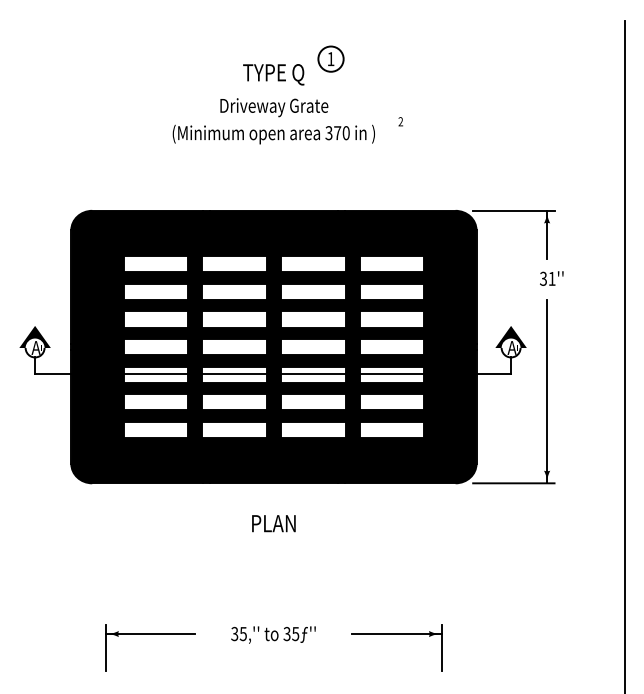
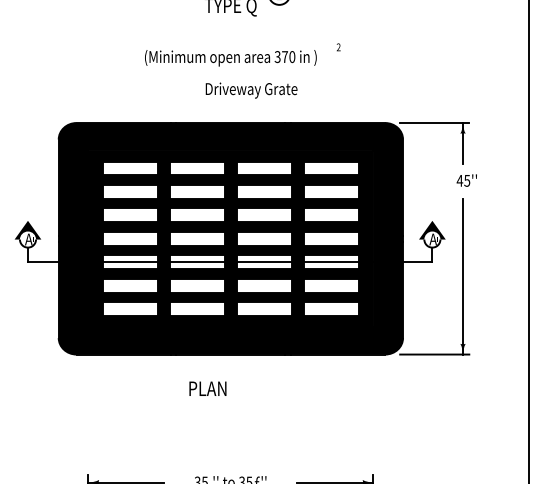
text: (274, 107) -> (251, 90), moved
text: (547, 278) -> (463, 180), 31'' -> 45''
text: (273, 523) -> (207, 388), moved

